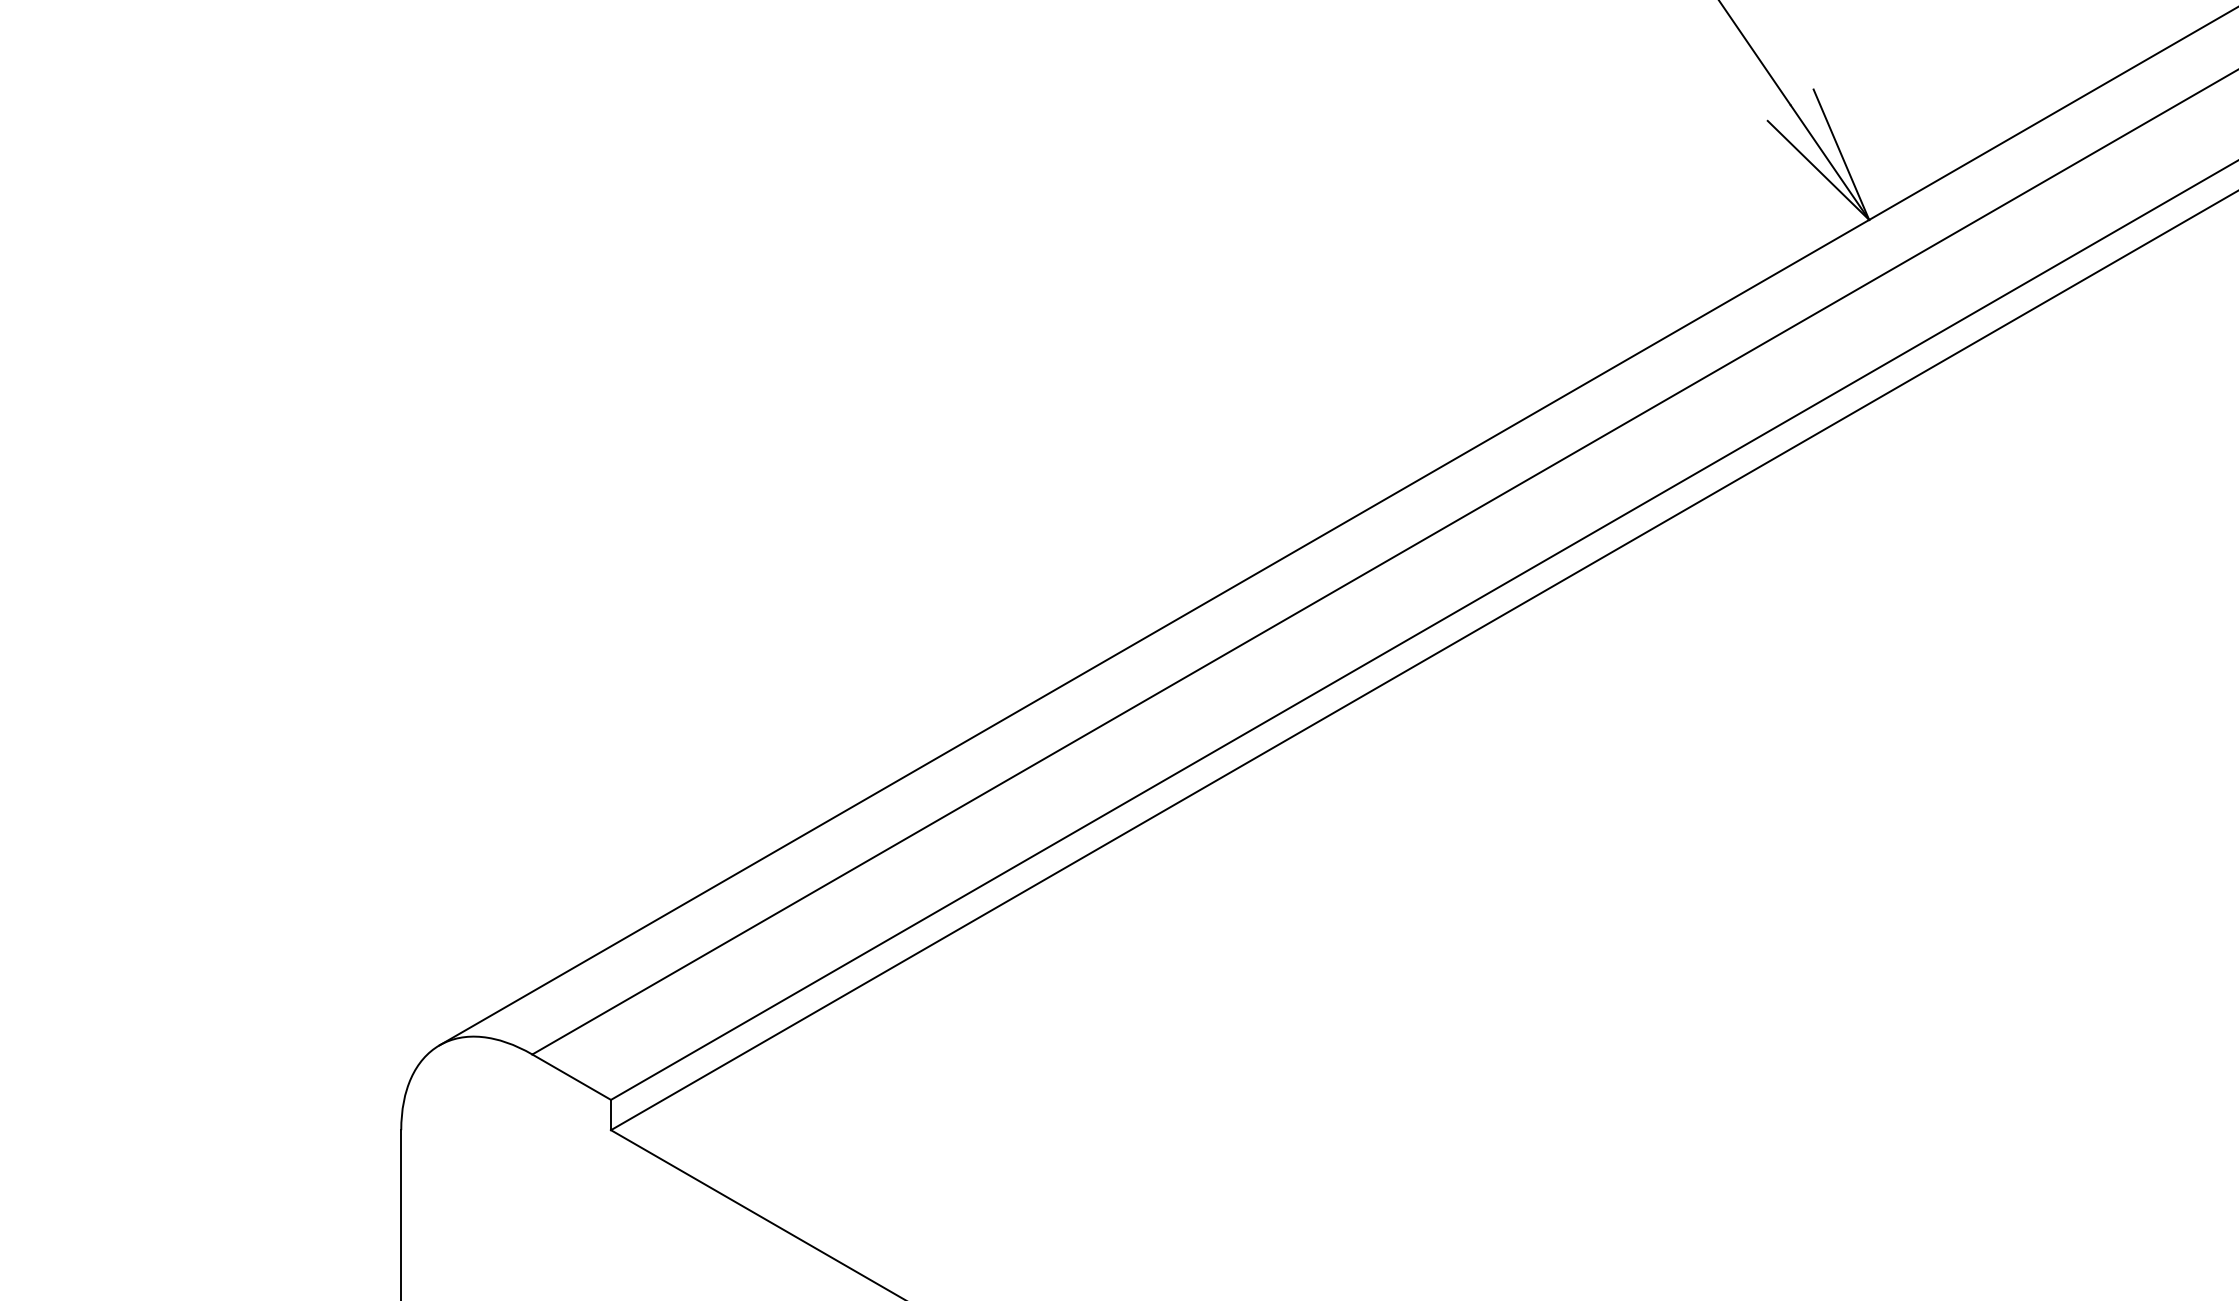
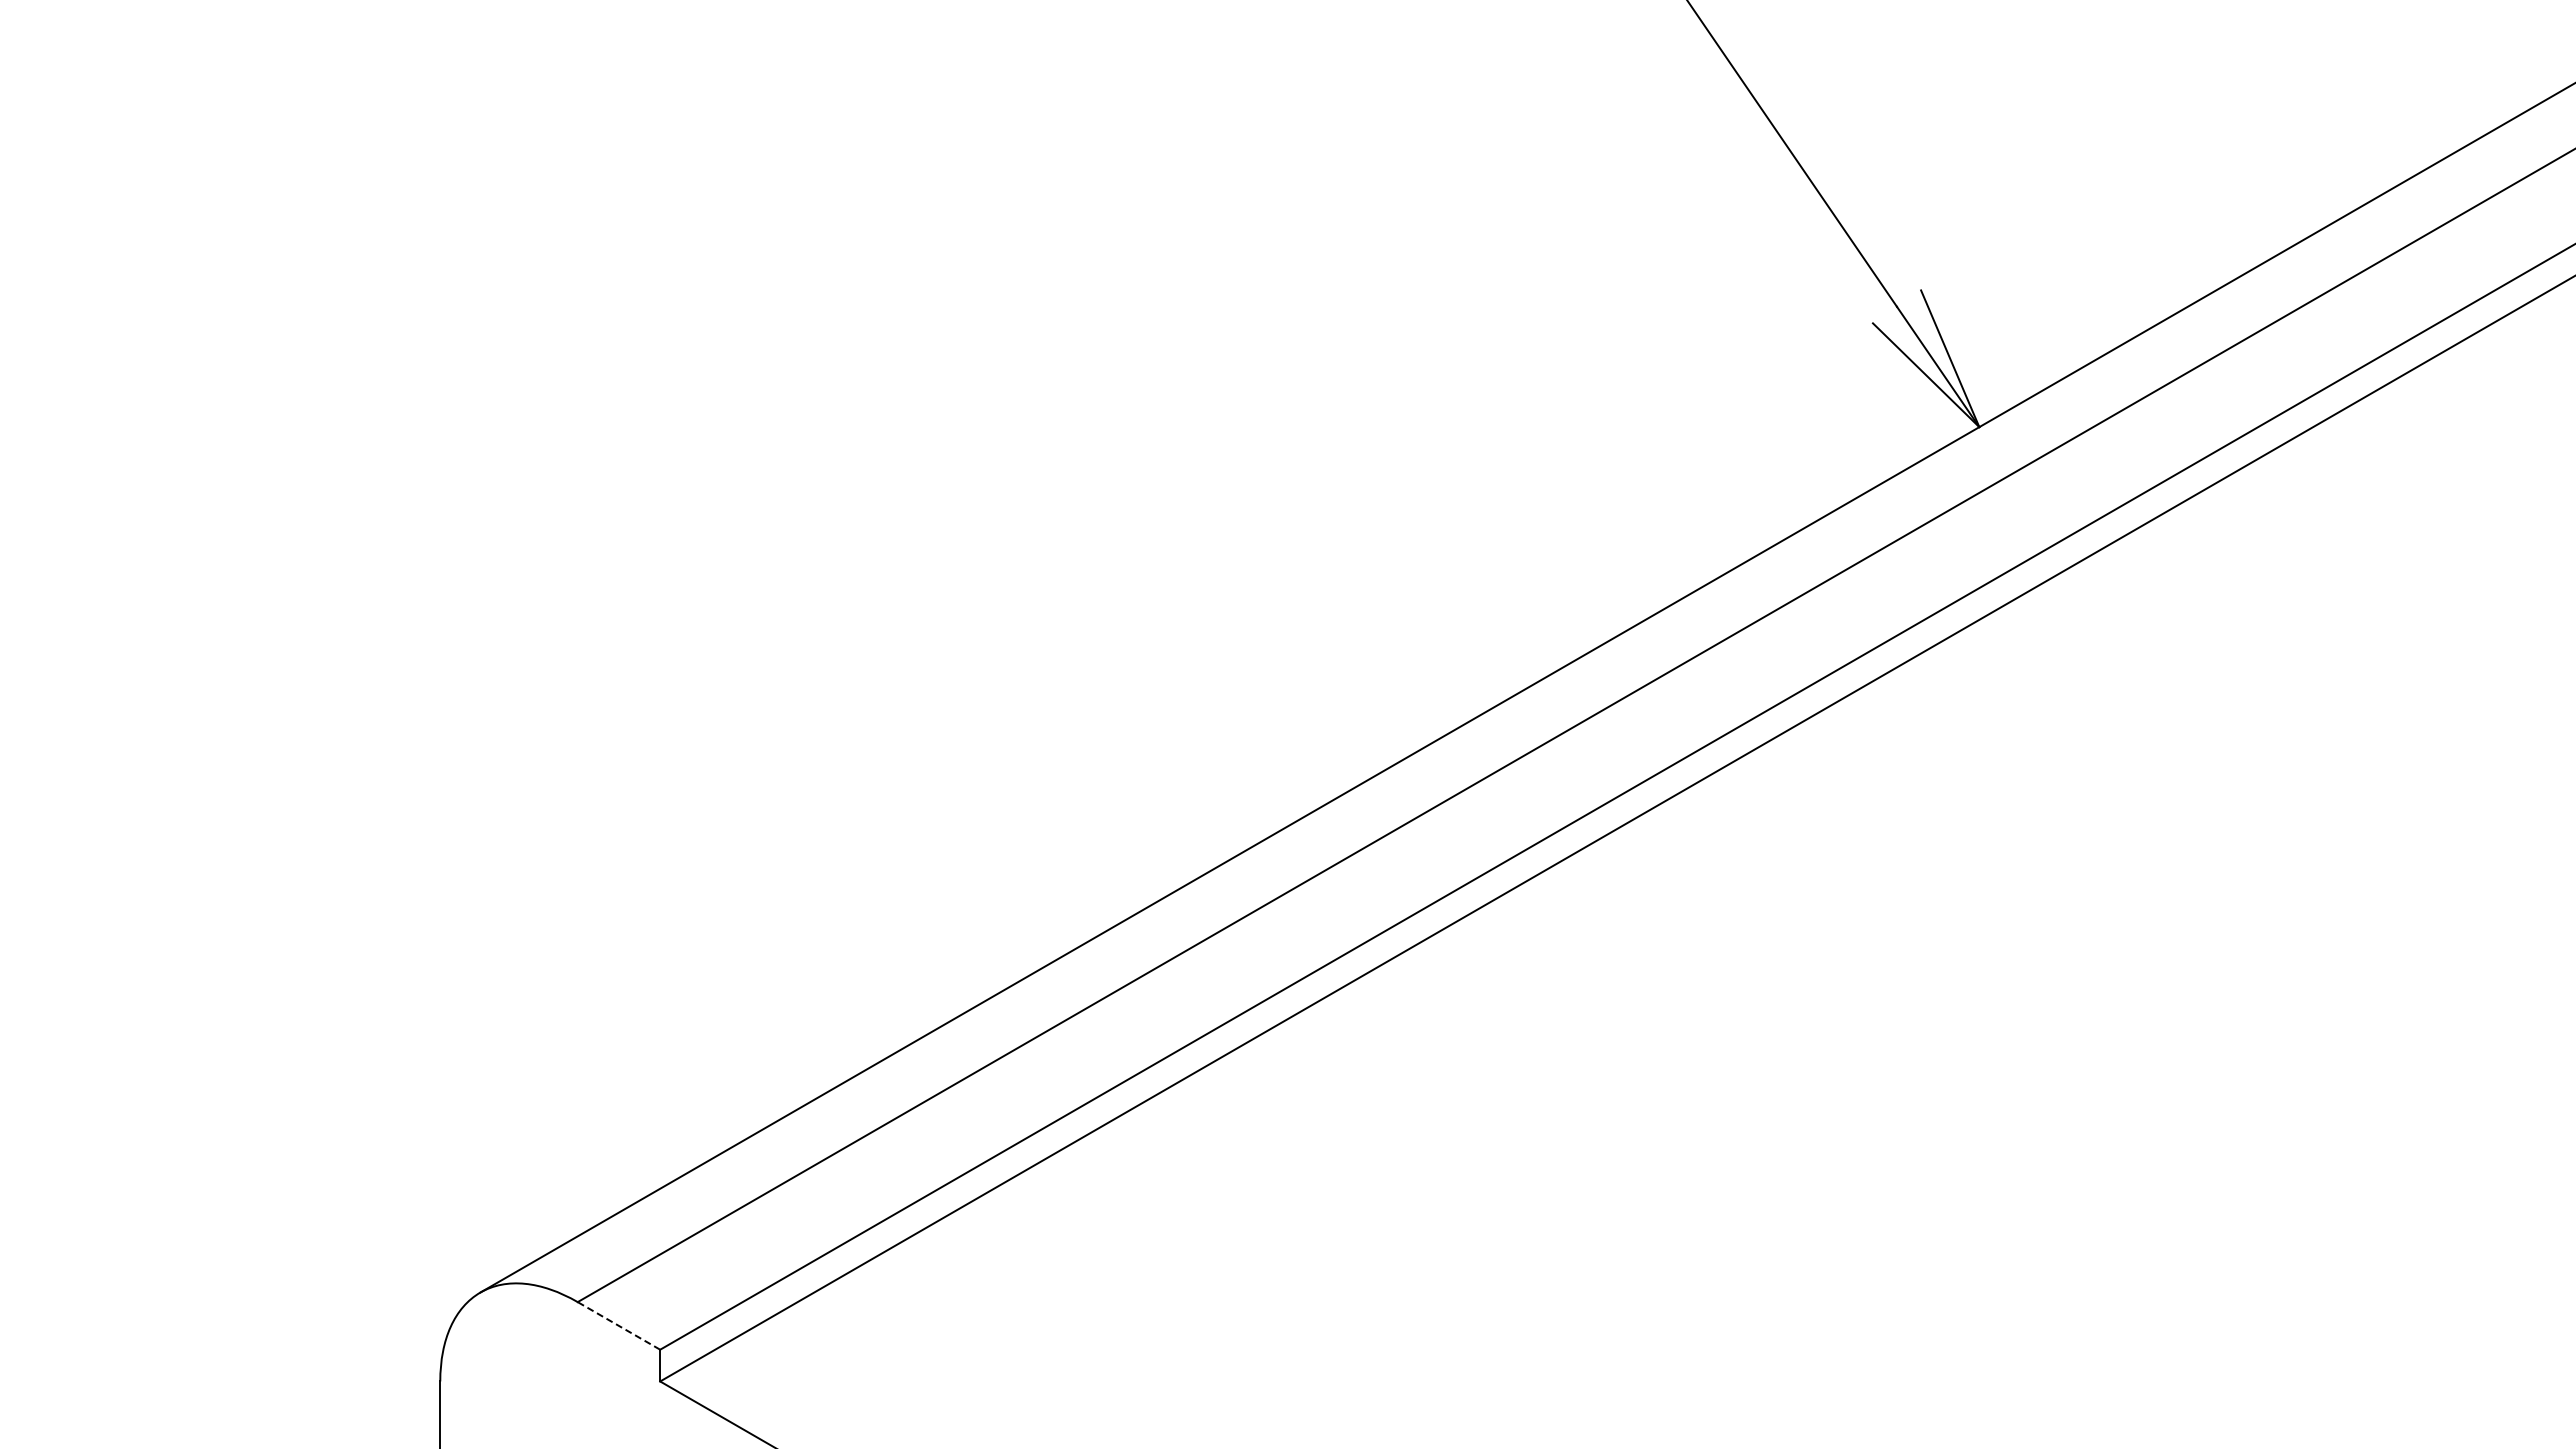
line: (571, 1076) -> (618, 1325), solid -> dashed

